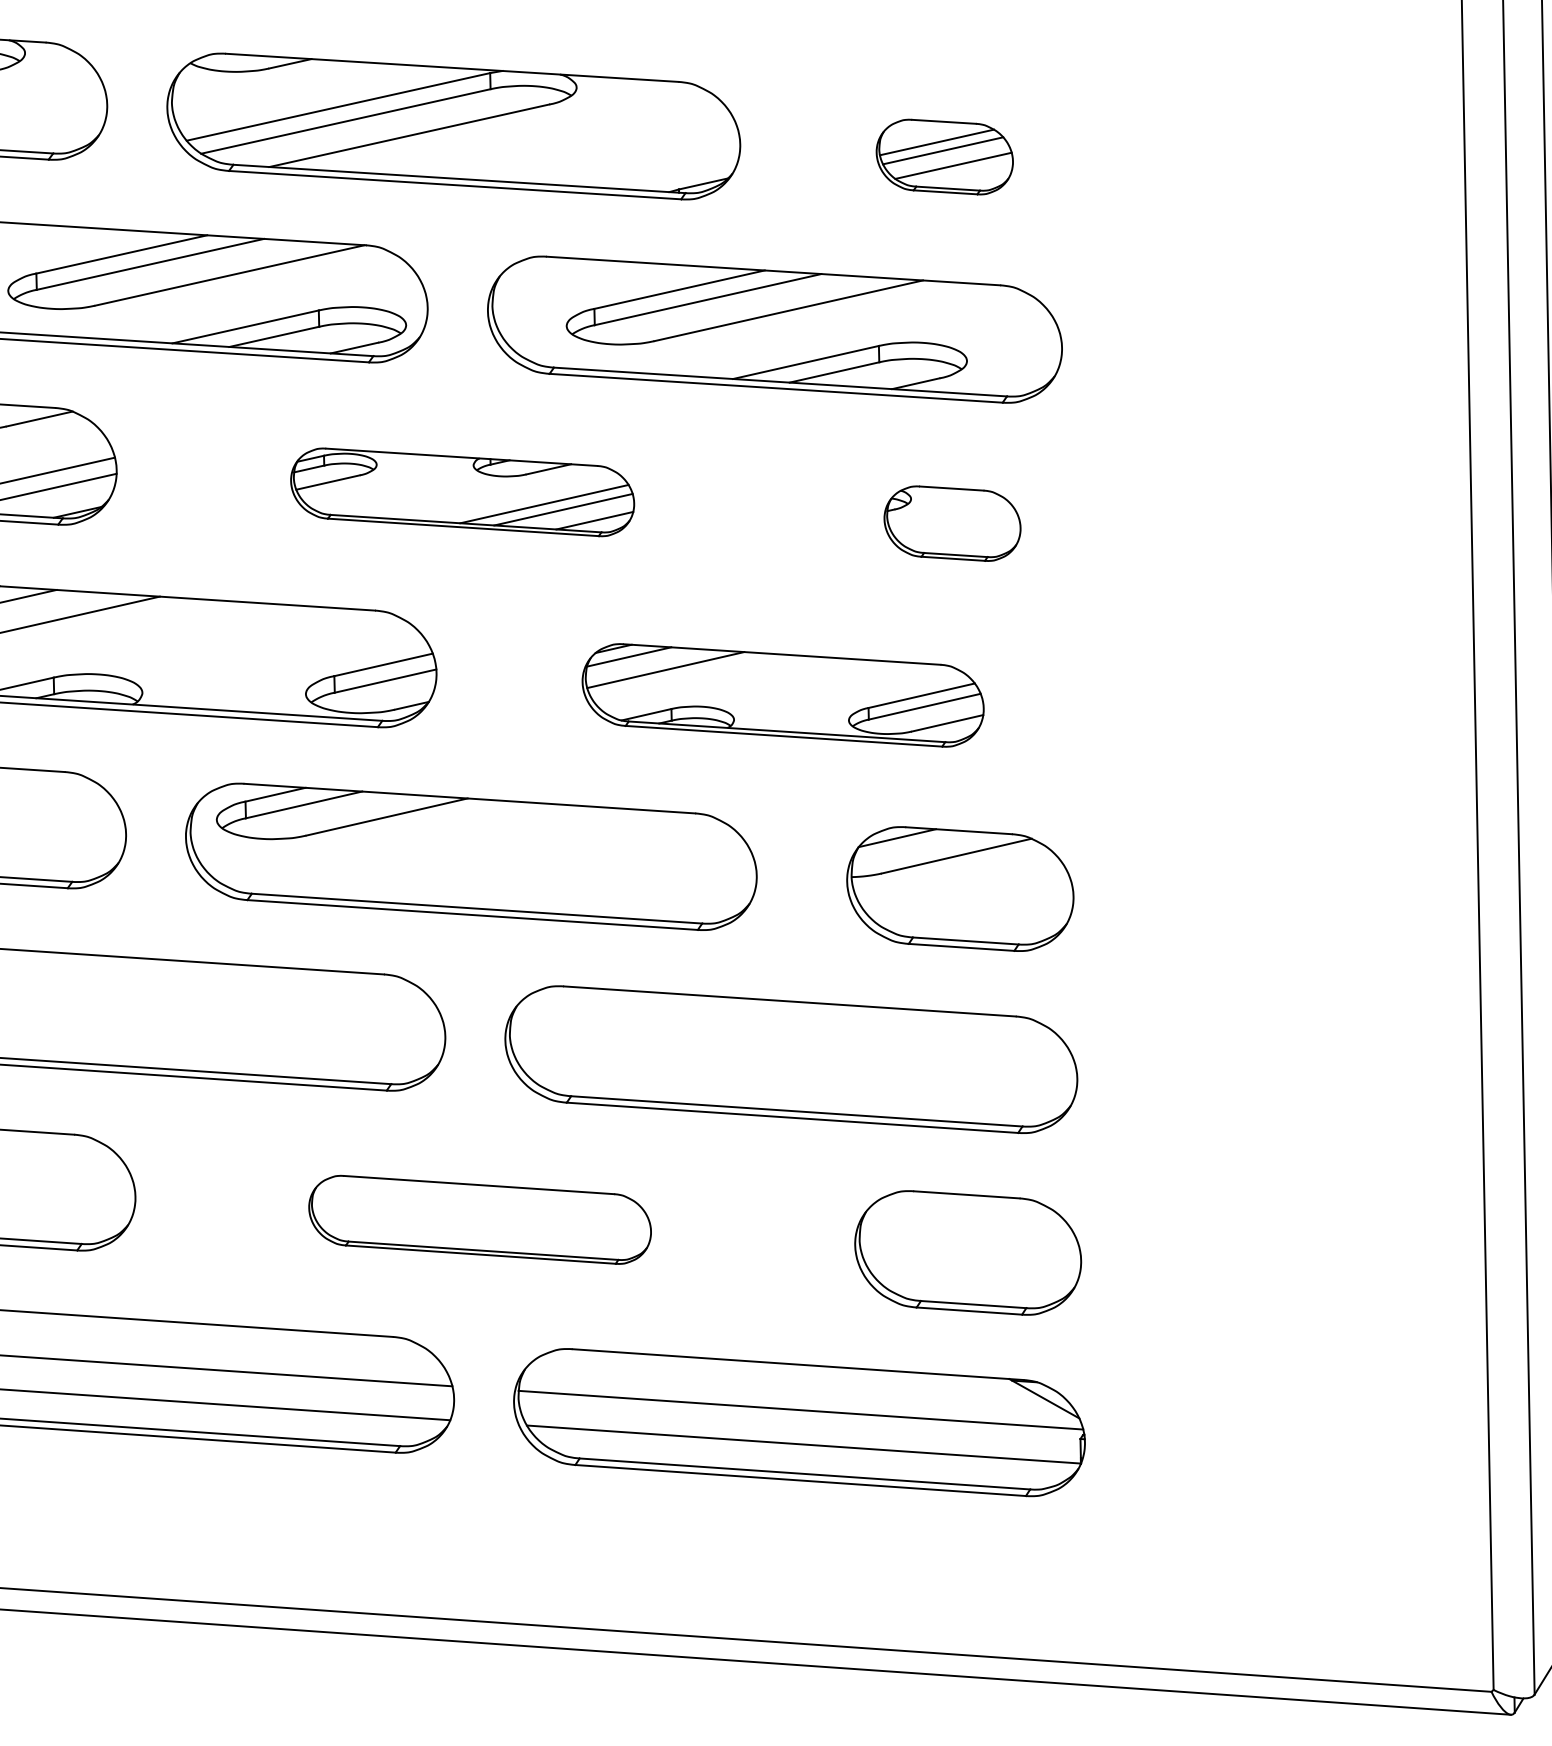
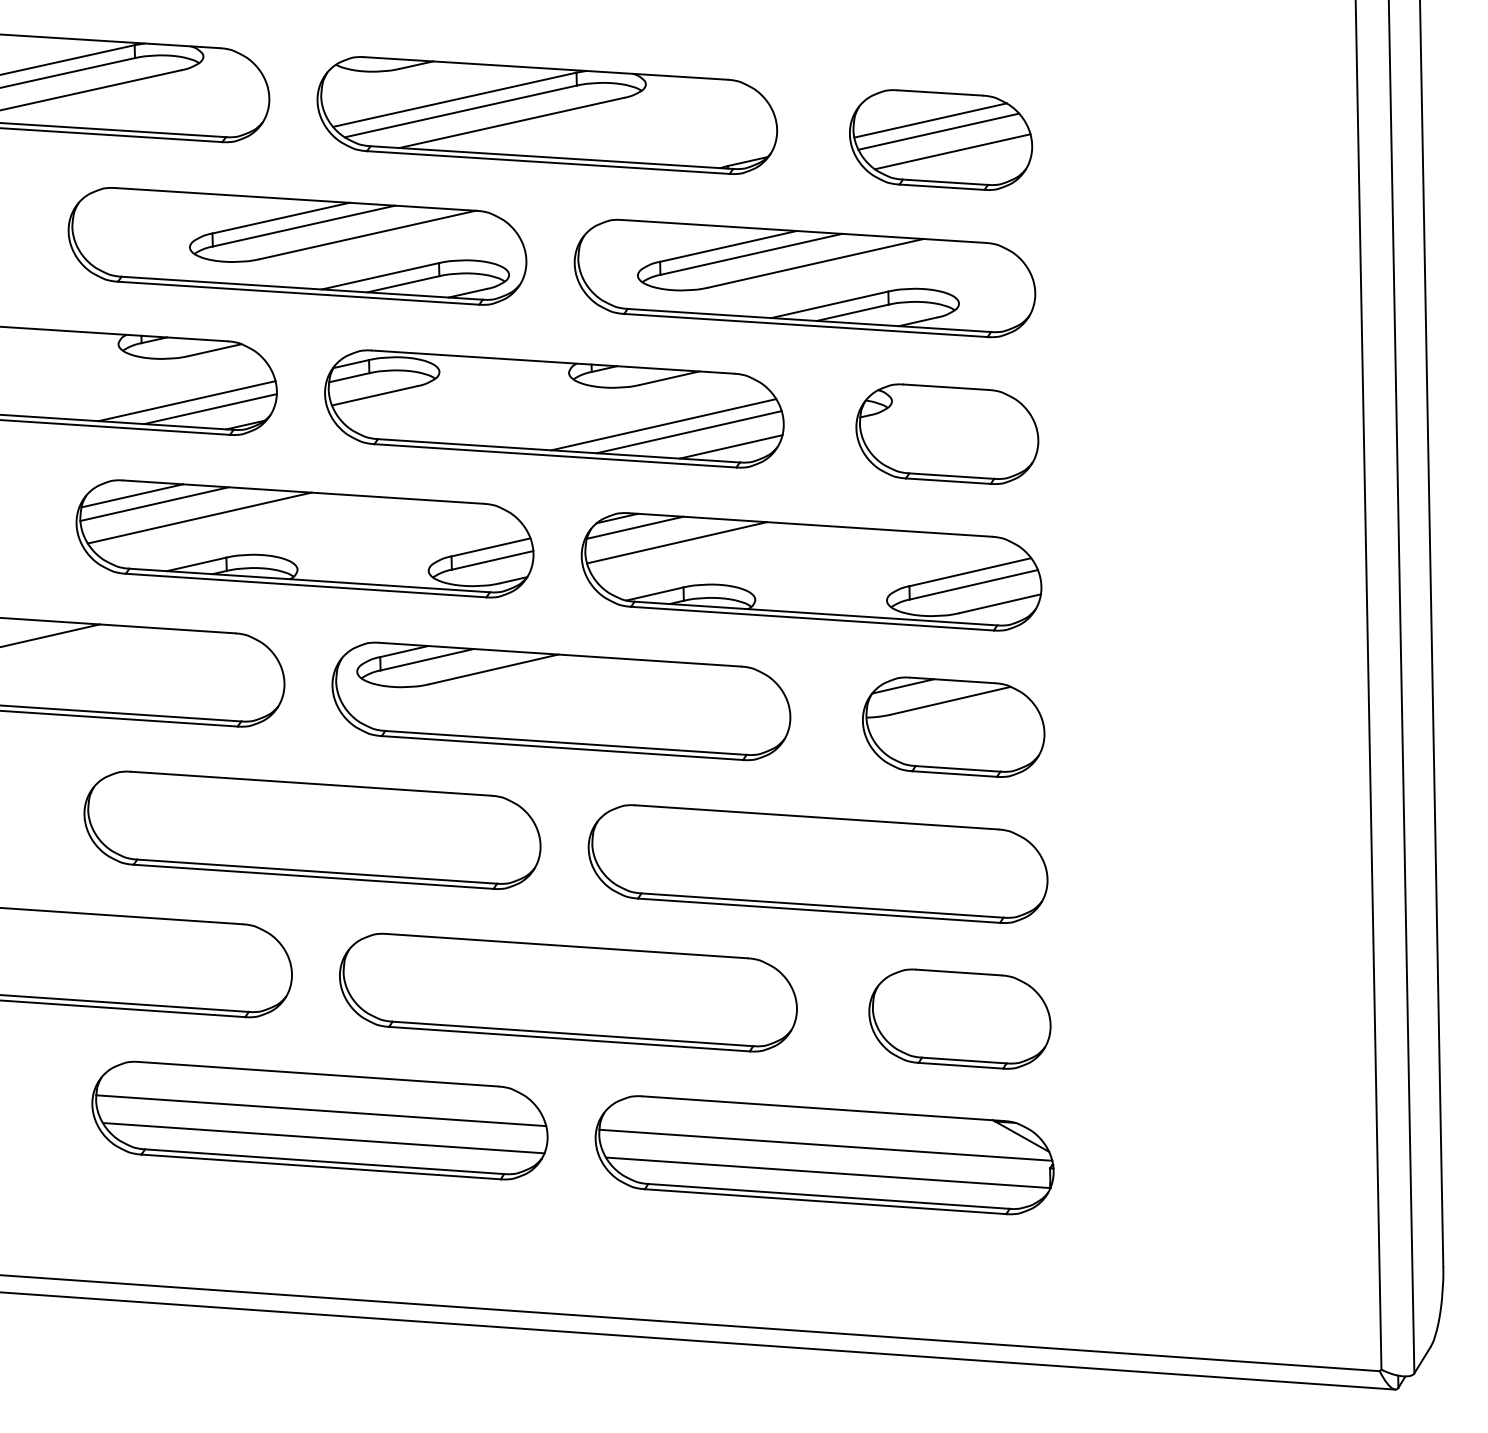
part: (945, 156) -> (941, 139), size x1.67
part: (462, 491) -> (554, 408), size x1.67
part: (952, 522) -> (947, 433), size x1.67
part: (783, 694) -> (811, 571), size x1.43
part: (480, 1219) -> (568, 992), size x1.67

